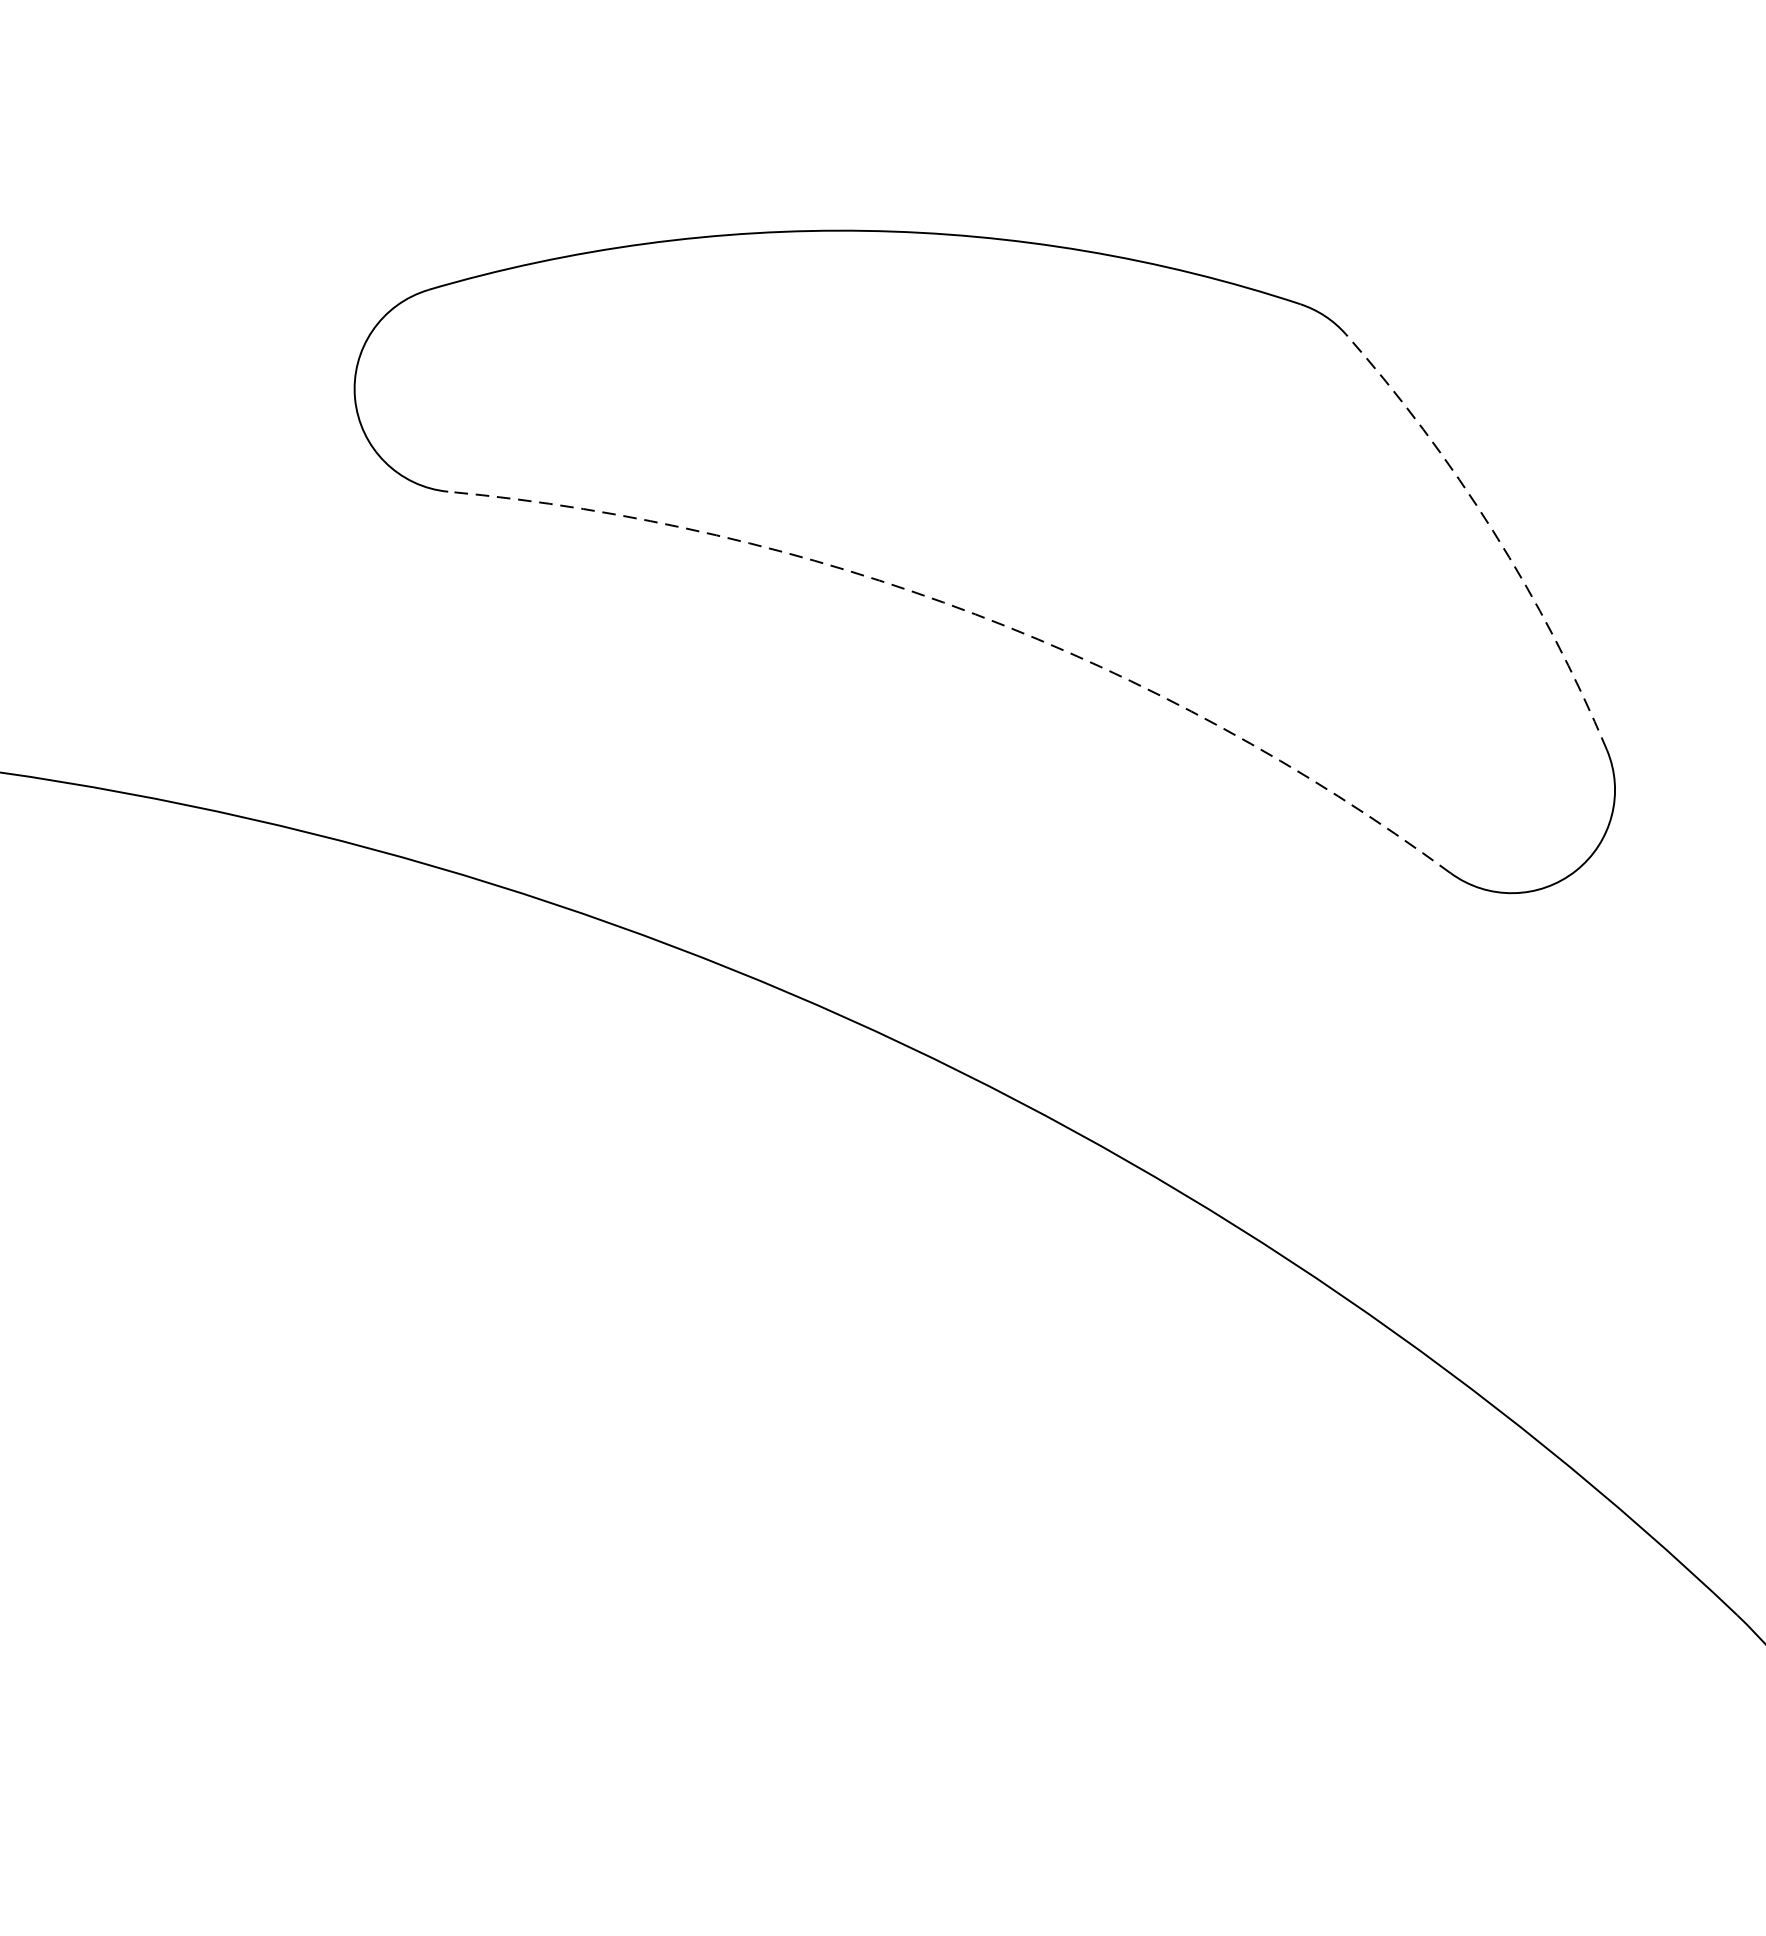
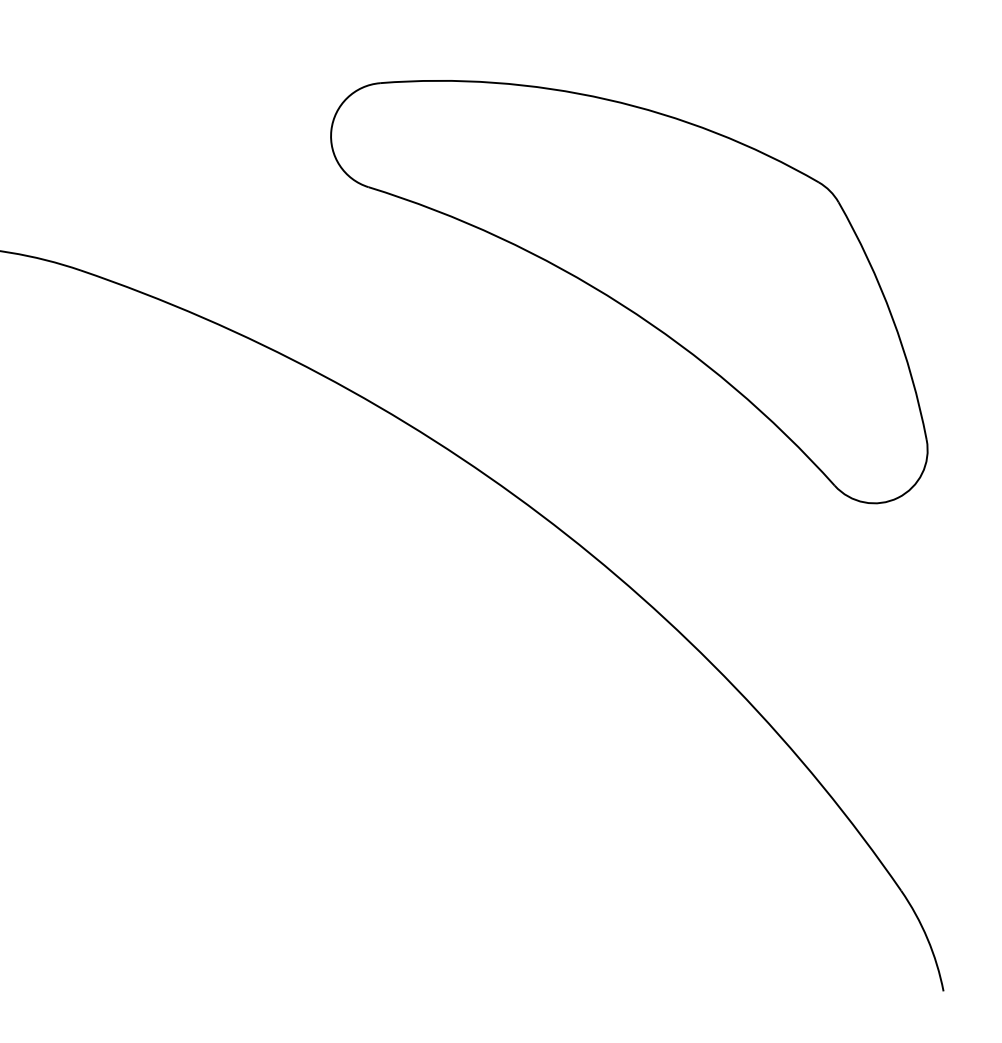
arc: (1493, 531) -> (892, 317), dashed -> solid
arc: (974, 613) -> (621, 304), dashed -> solid

